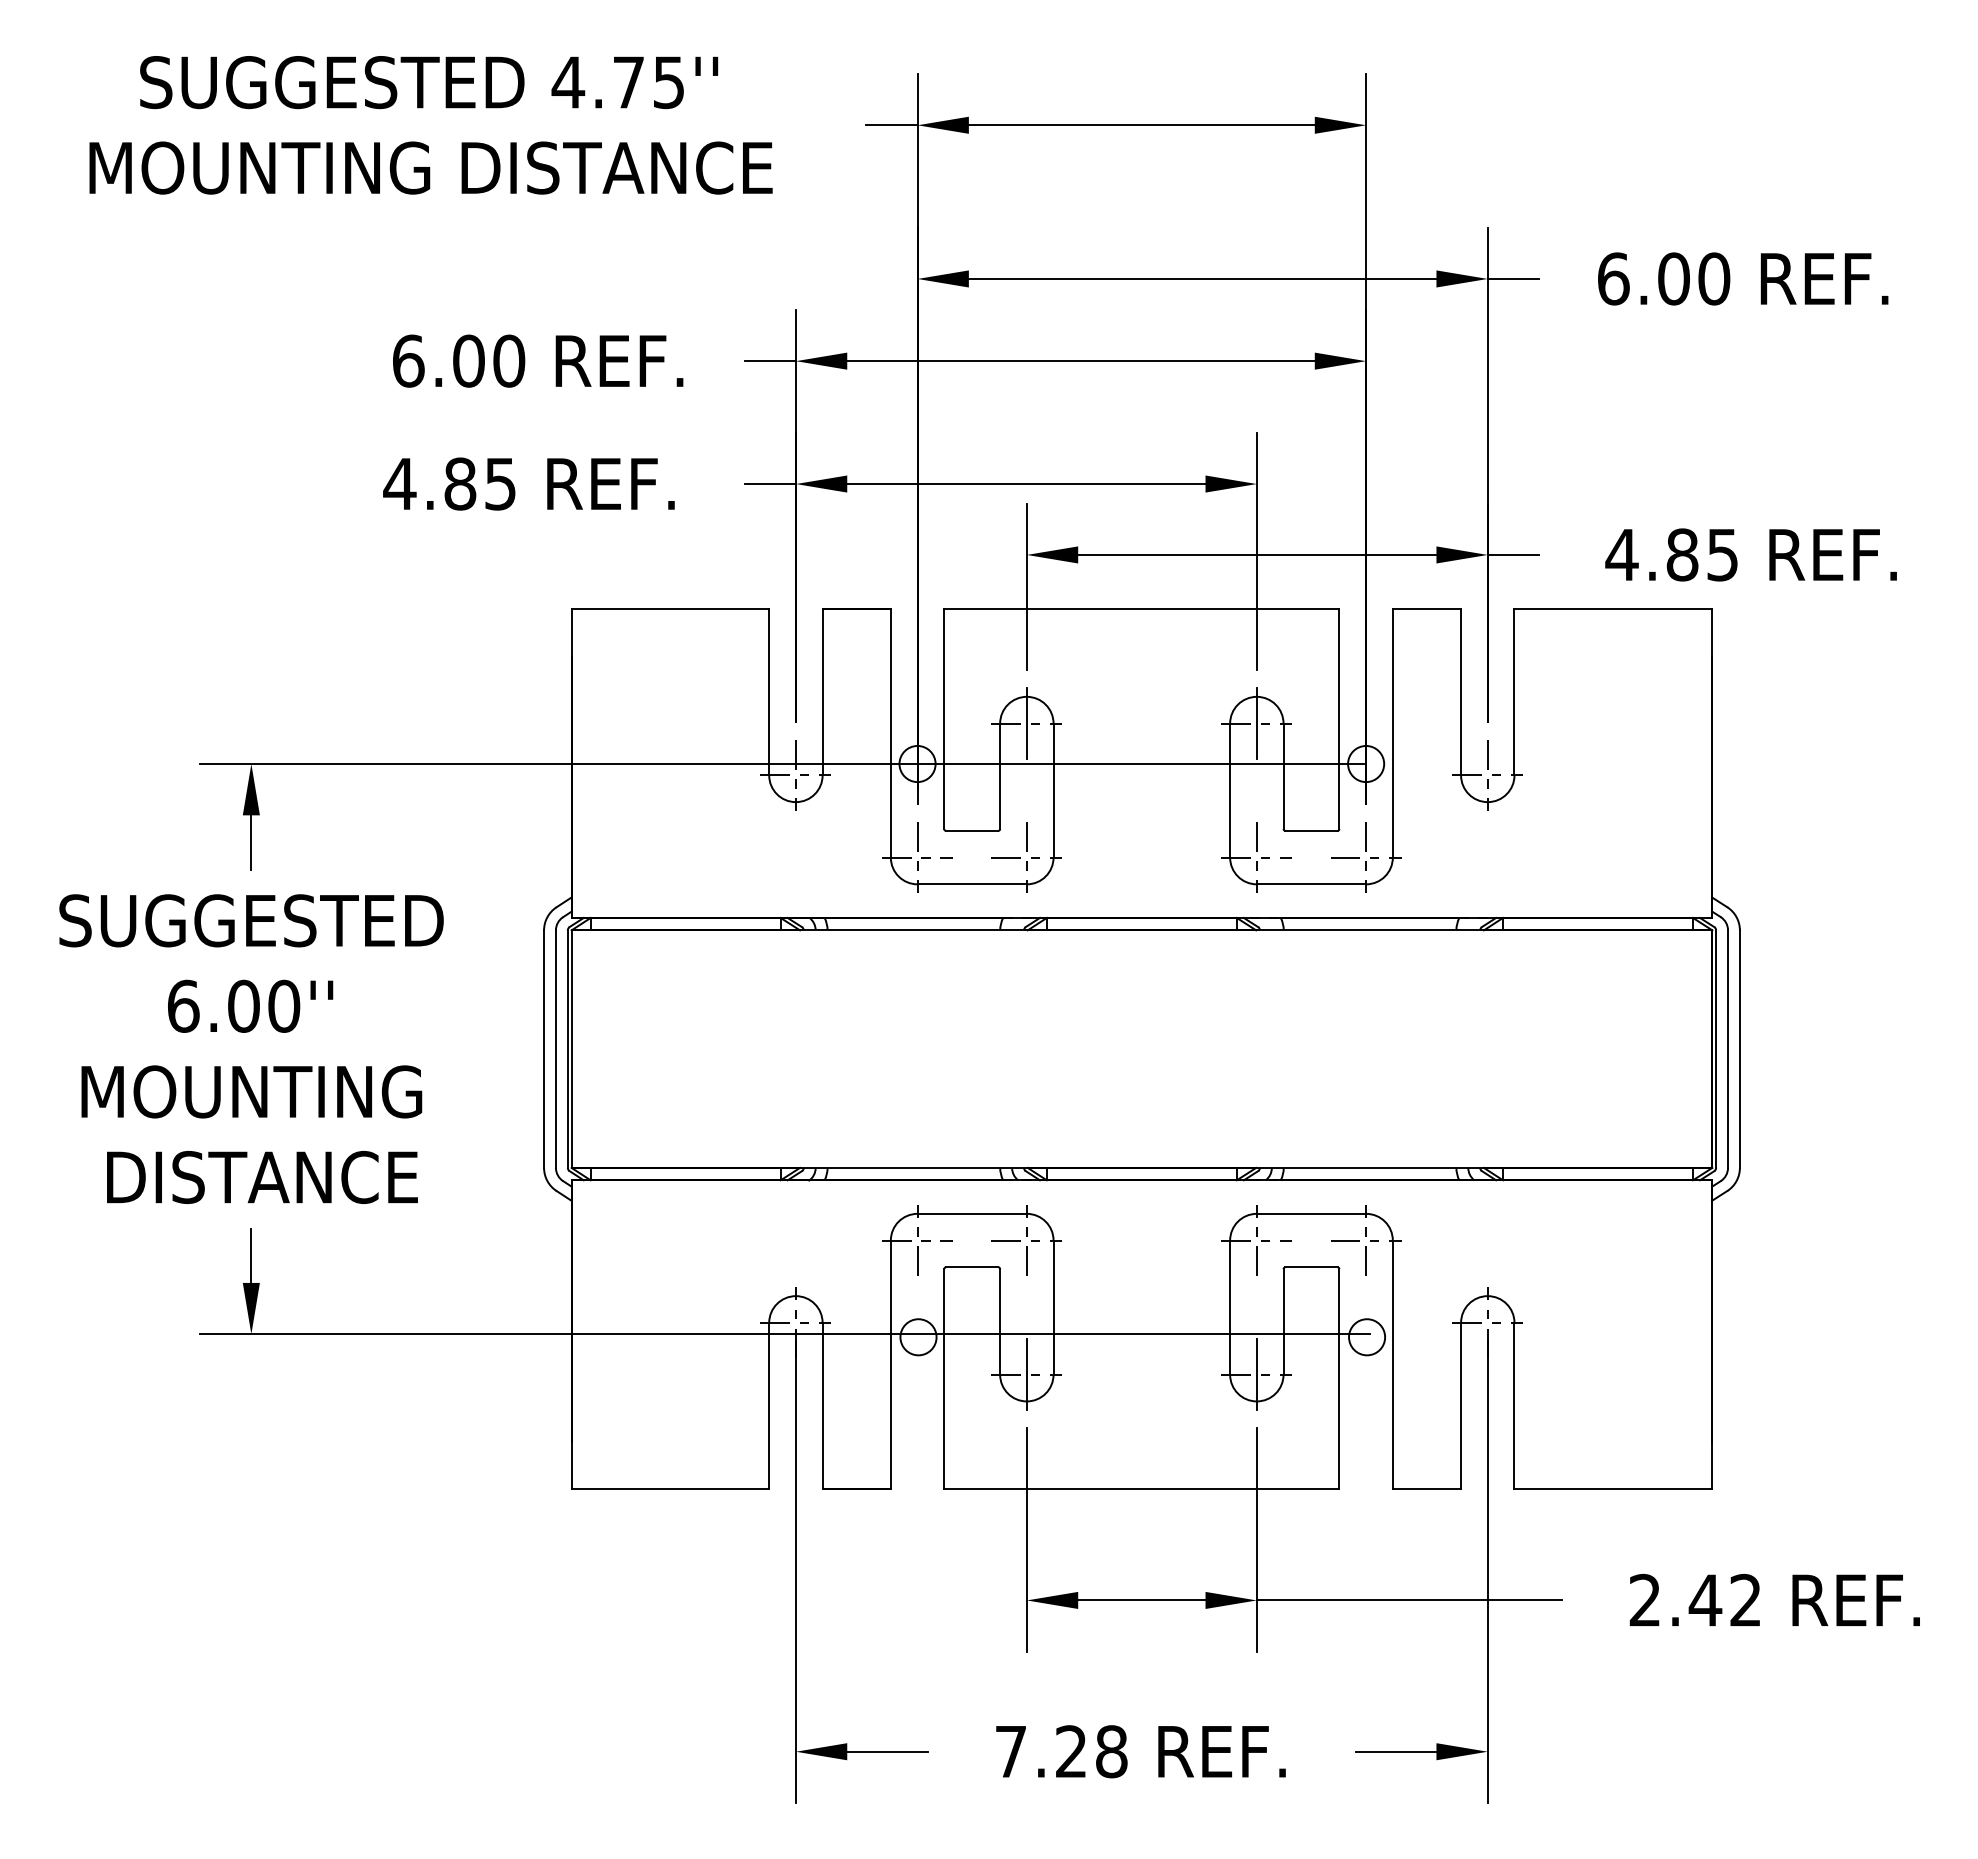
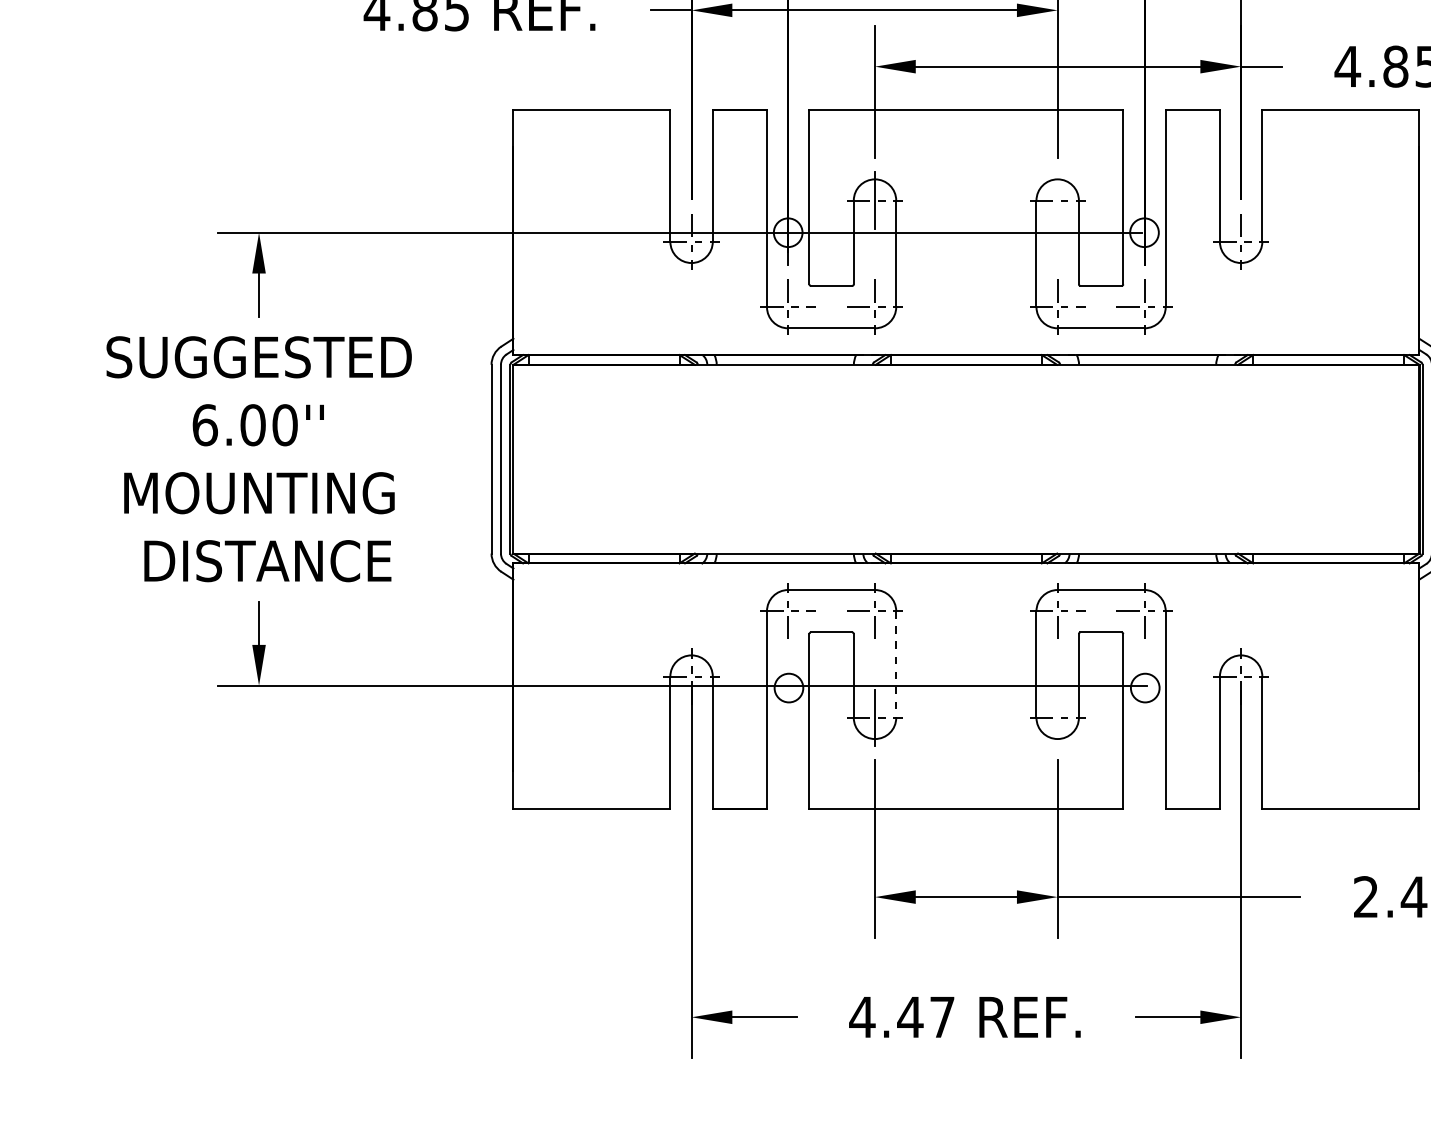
line: (1256, 723) -> (1057, 200), removed
line: (1053, 1308) -> (896, 665), solid -> dashed
line: (1256, 1374) -> (1057, 717), removed
text: (1060, 1751) -> (901, 1017), 7.28 -> 4.47

